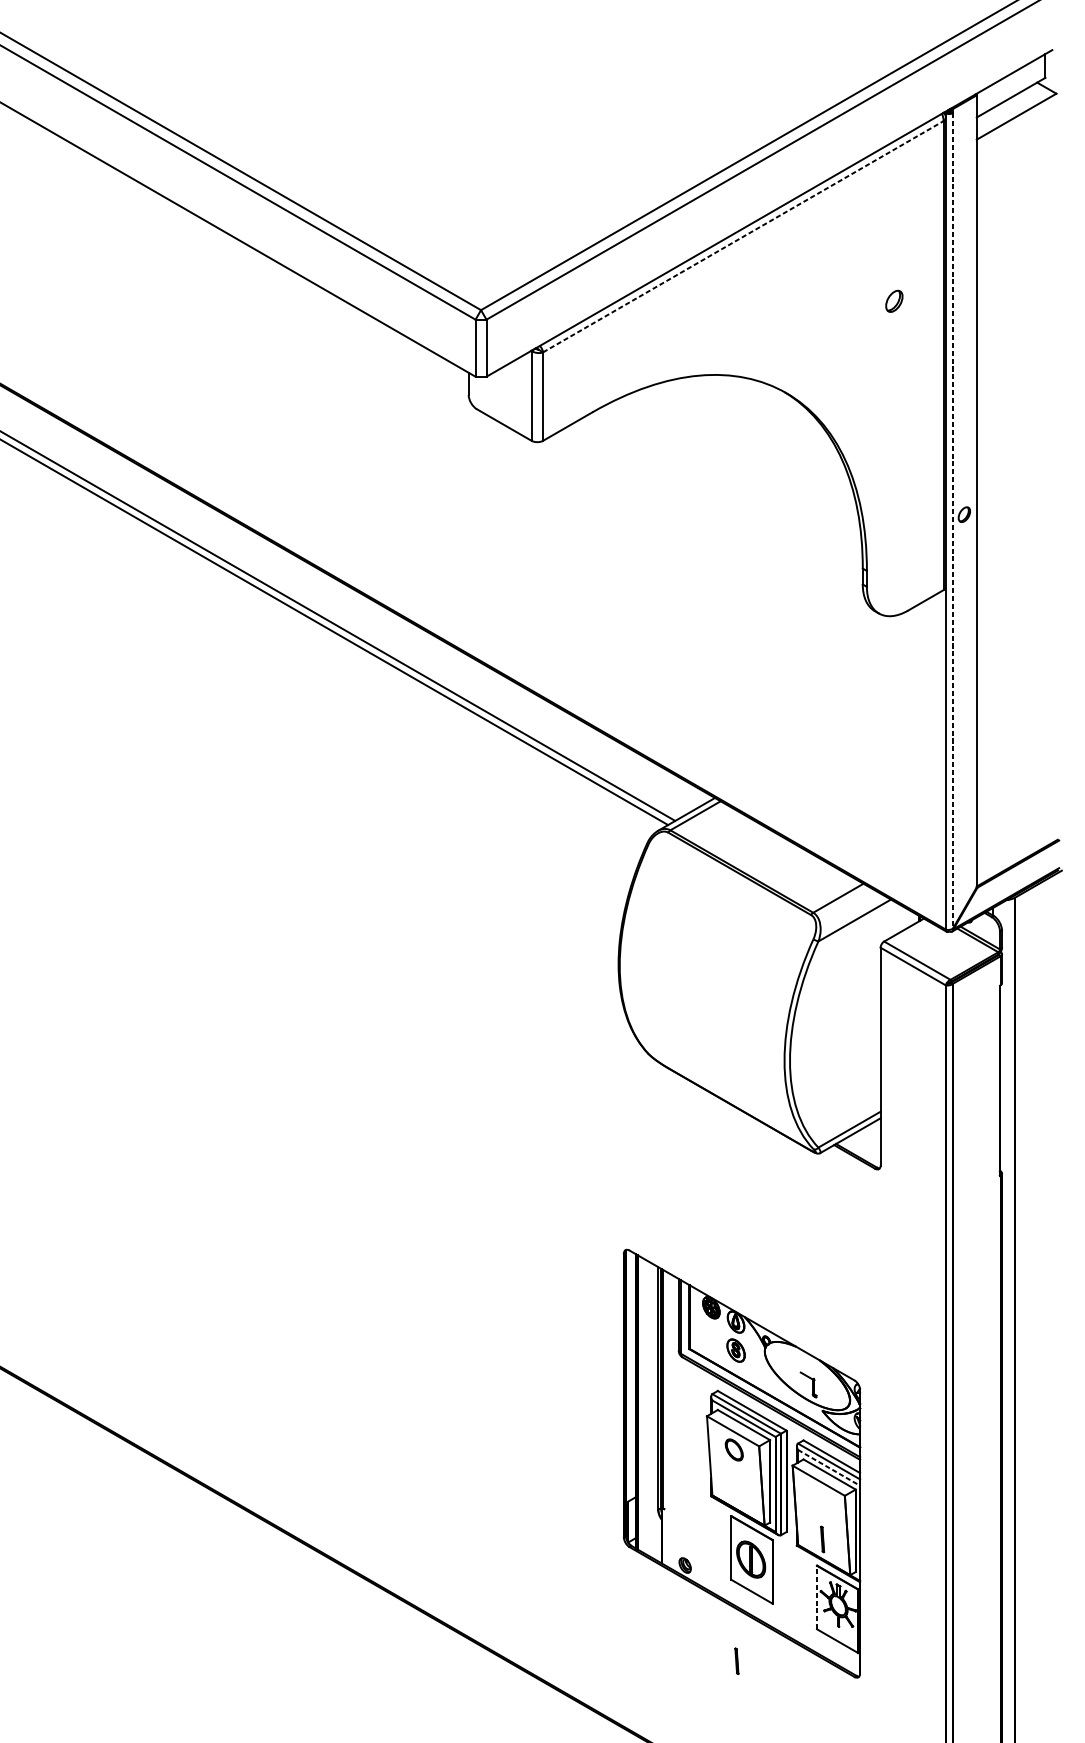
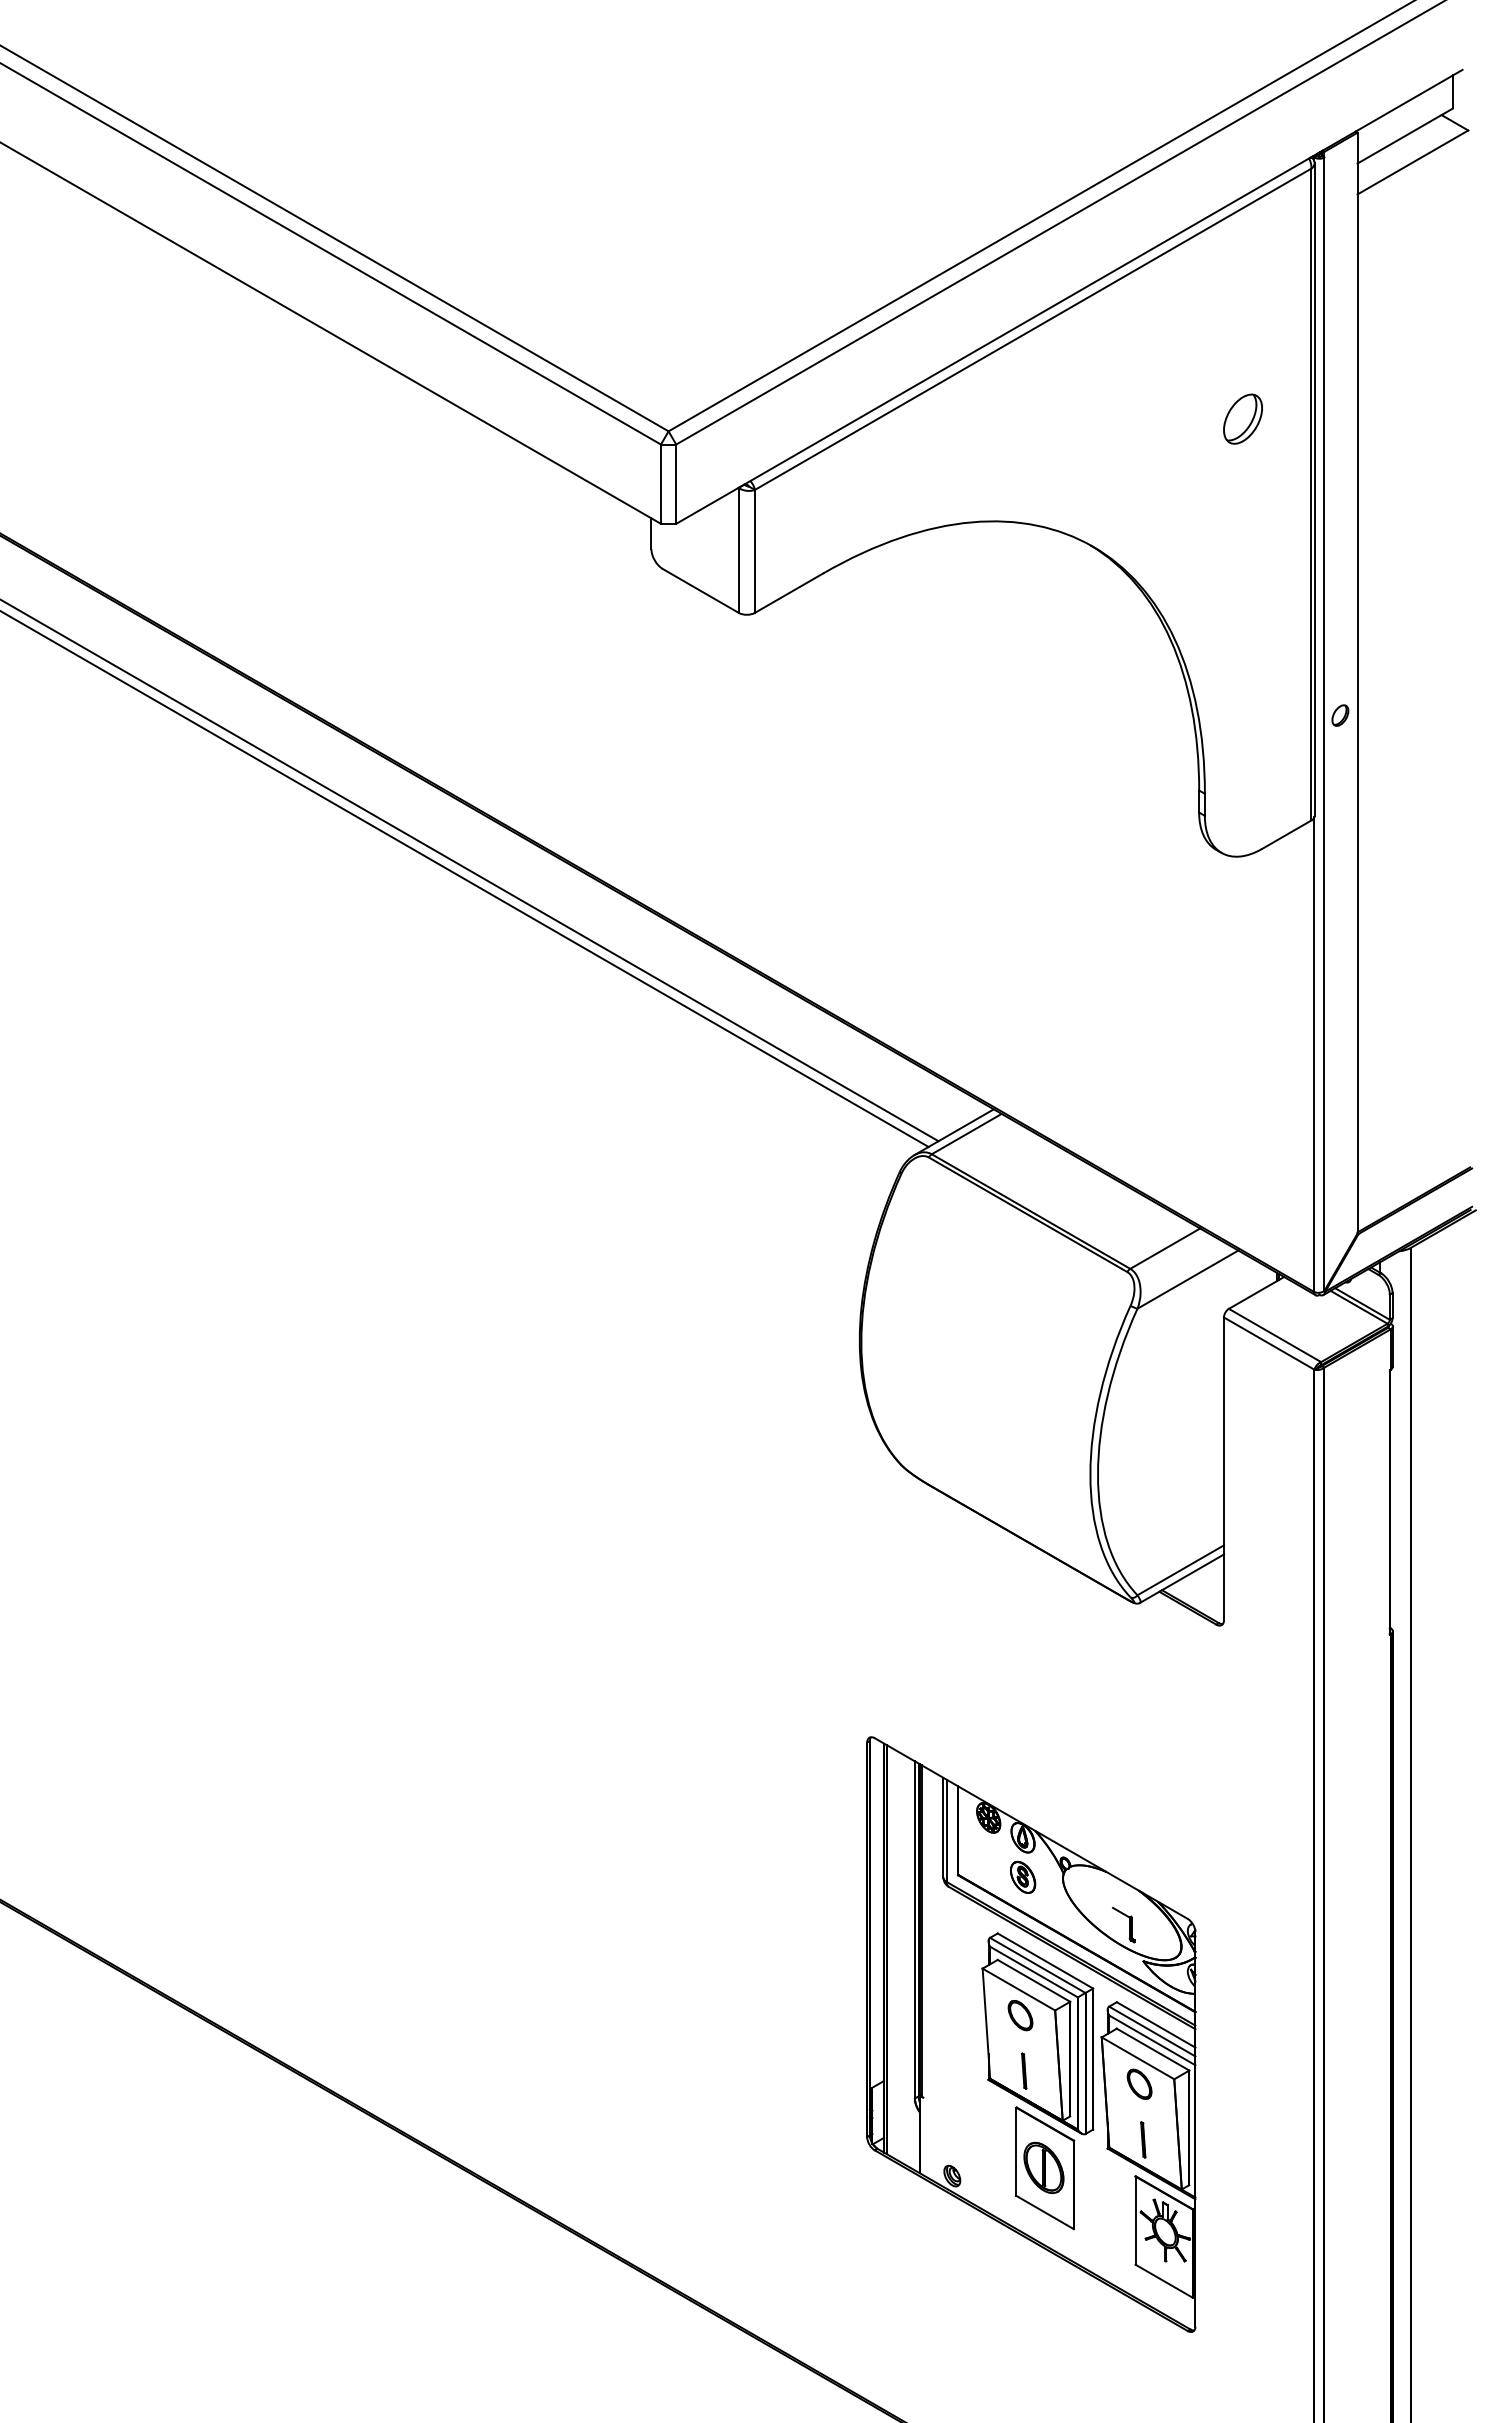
line: (743, 236) -> (1033, 329), dashed -> solid
part: (893, 300) -> (1242, 418), size x1.67
line: (952, 521) -> (1324, 724), dashed -> solid
line: (829, 1467) -> (1152, 2040), dashed -> solid
part: (819, 1498) -> (1139, 2083), added
line: (816, 1597) -> (1135, 2220), dashed -> solid
part: (737, 1660) -> (1024, 2070), moved

